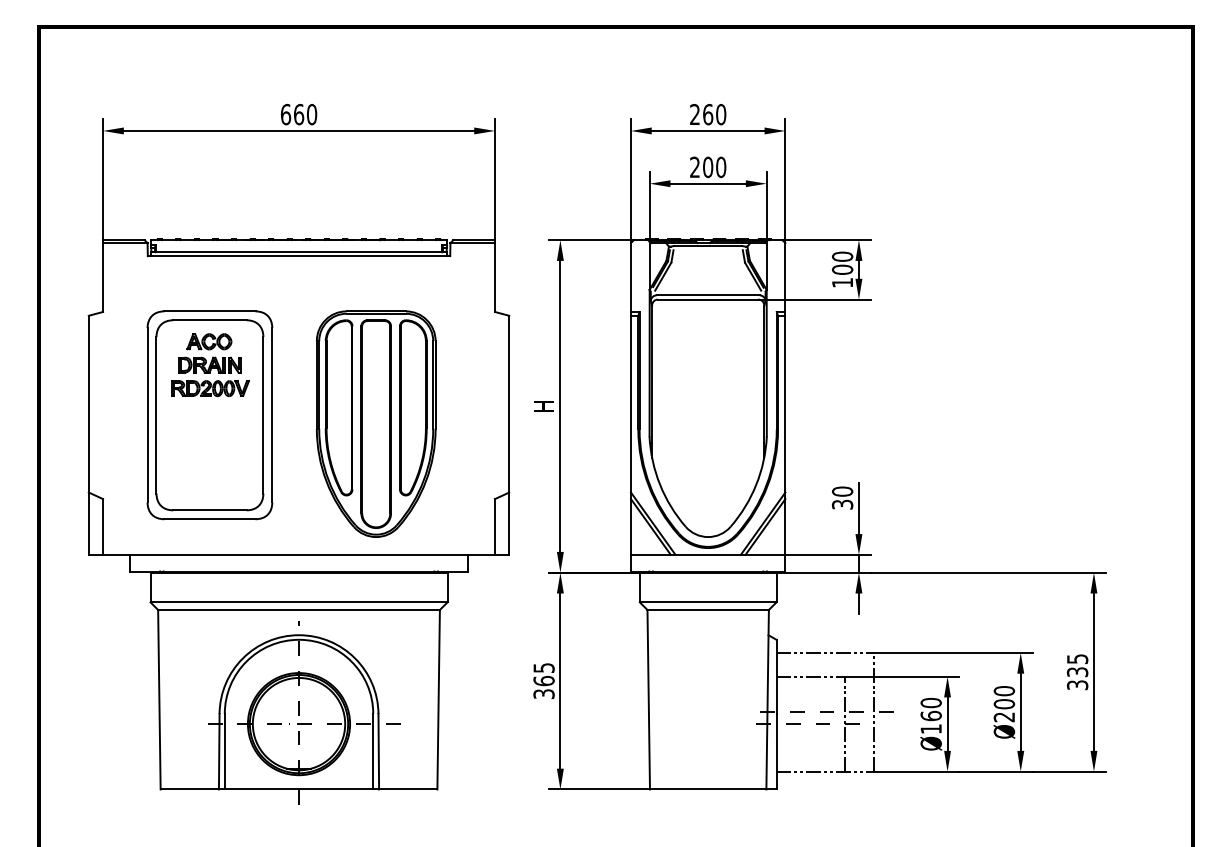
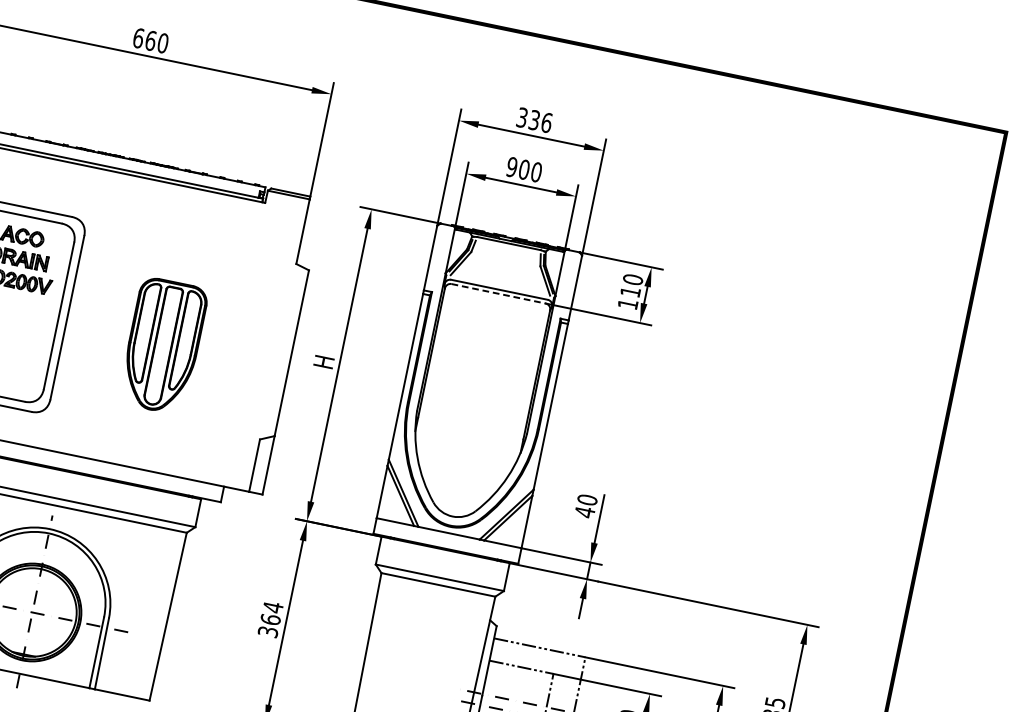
text: (708, 114) -> (534, 120), 260 -> 336
text: (695, 167) -> (512, 167), 200 -> 900
text: (842, 269) -> (630, 291), 100 -> 110
line: (708, 299) -> (499, 293), solid -> dashed
part: (376, 423) -> (163, 345), size x0.6
text: (842, 504) -> (584, 512), 30 -> 40
text: (543, 667) -> (272, 606), 365 -> 364

